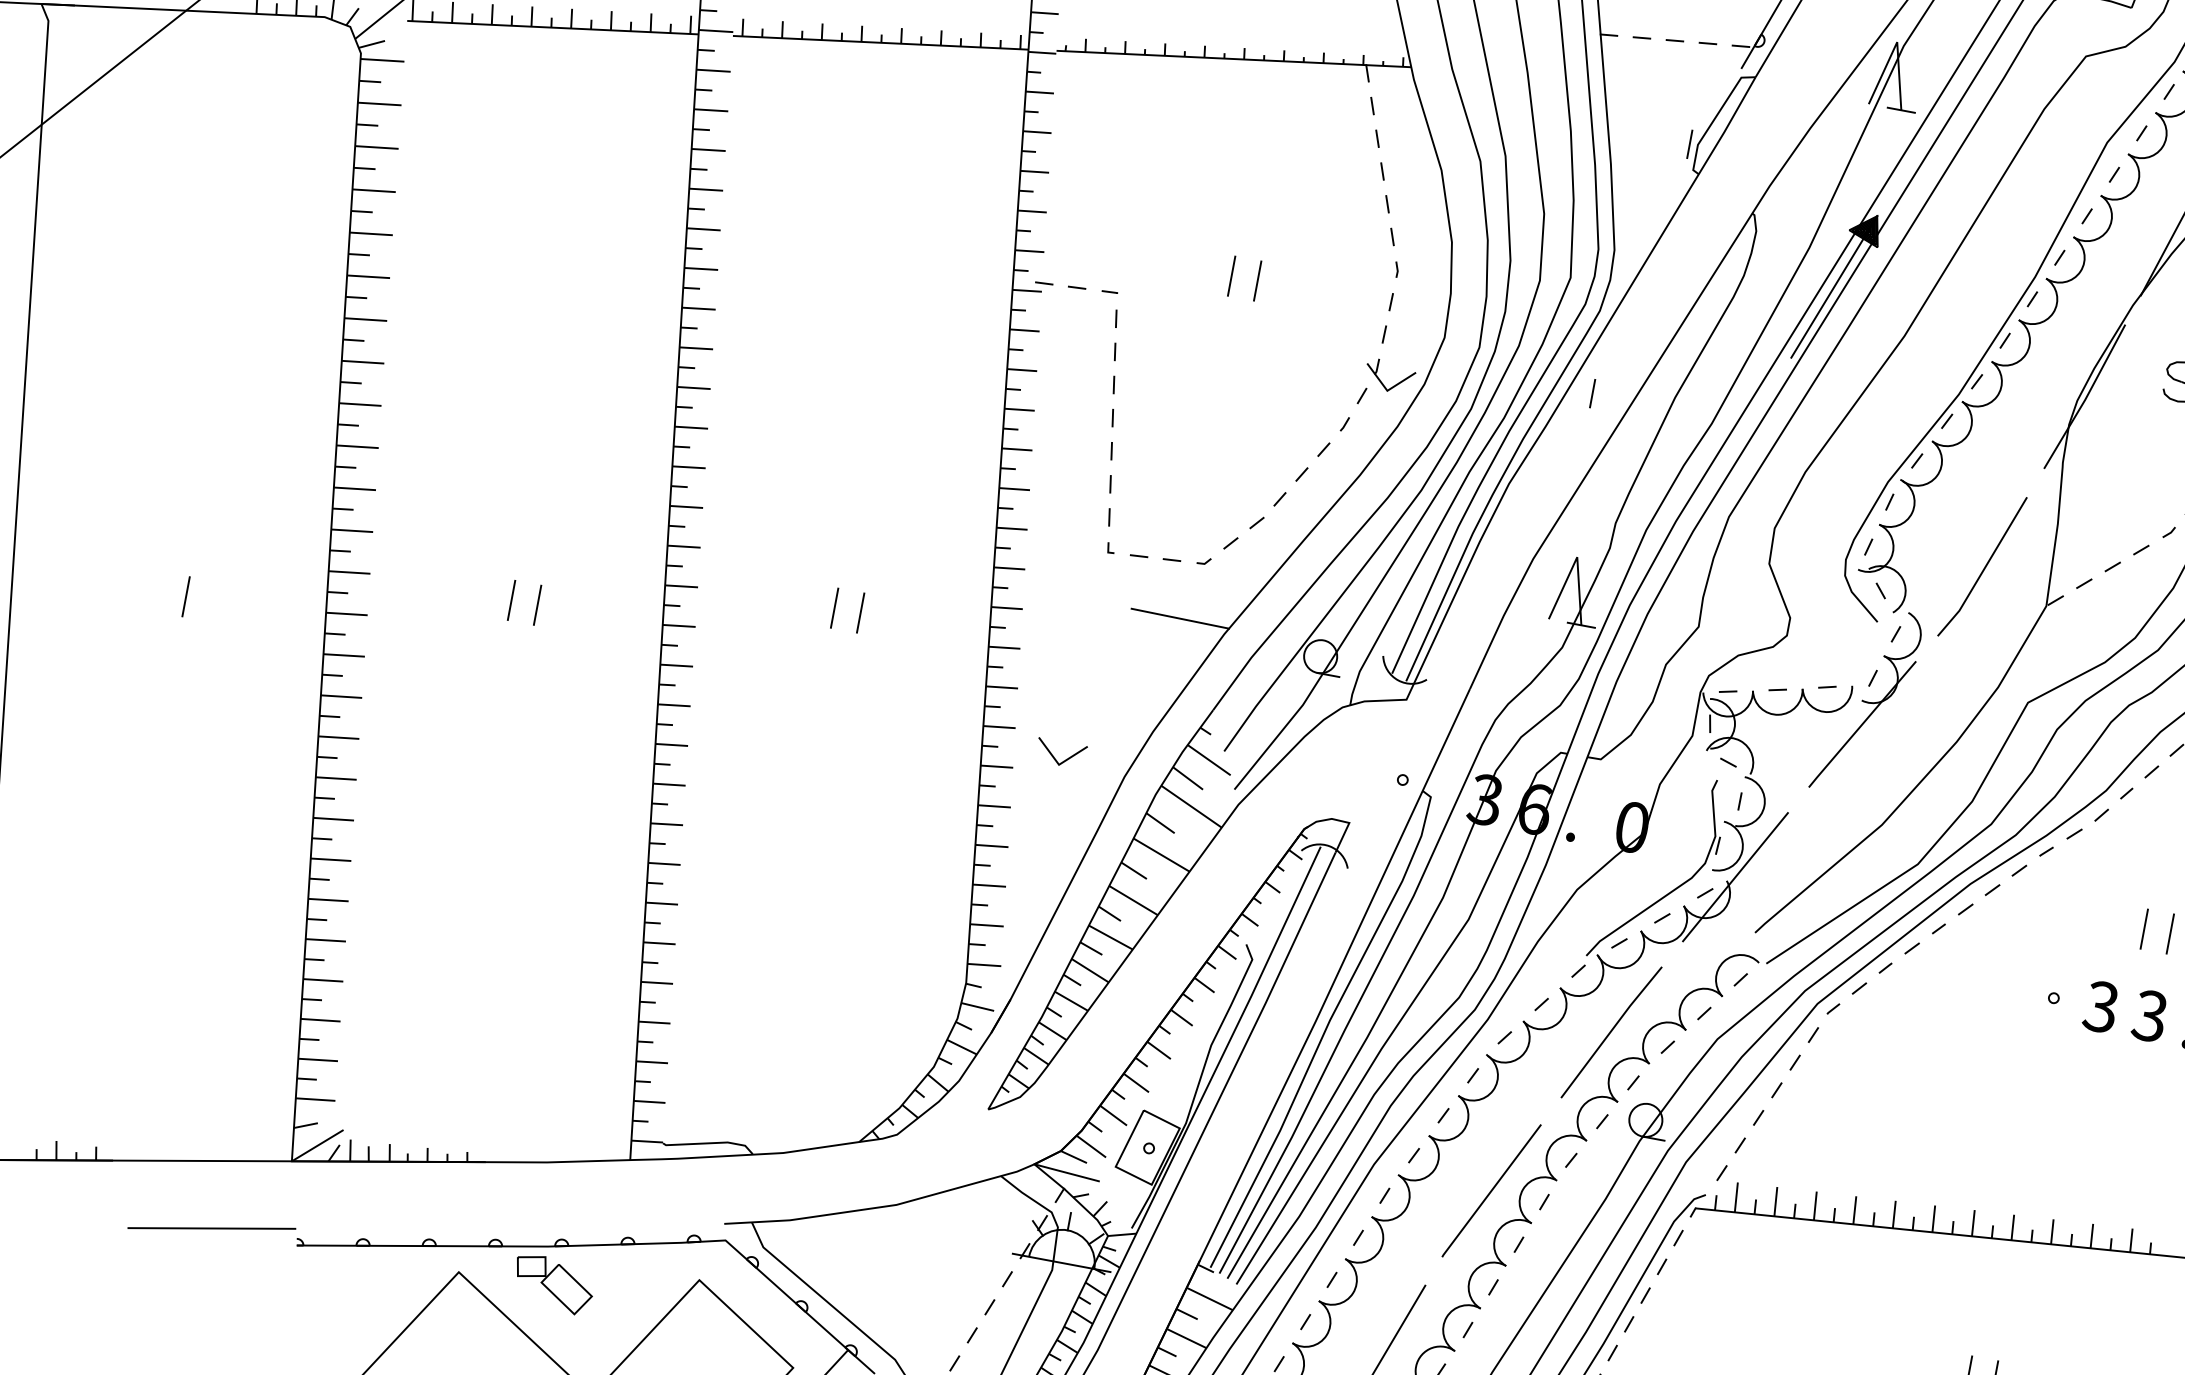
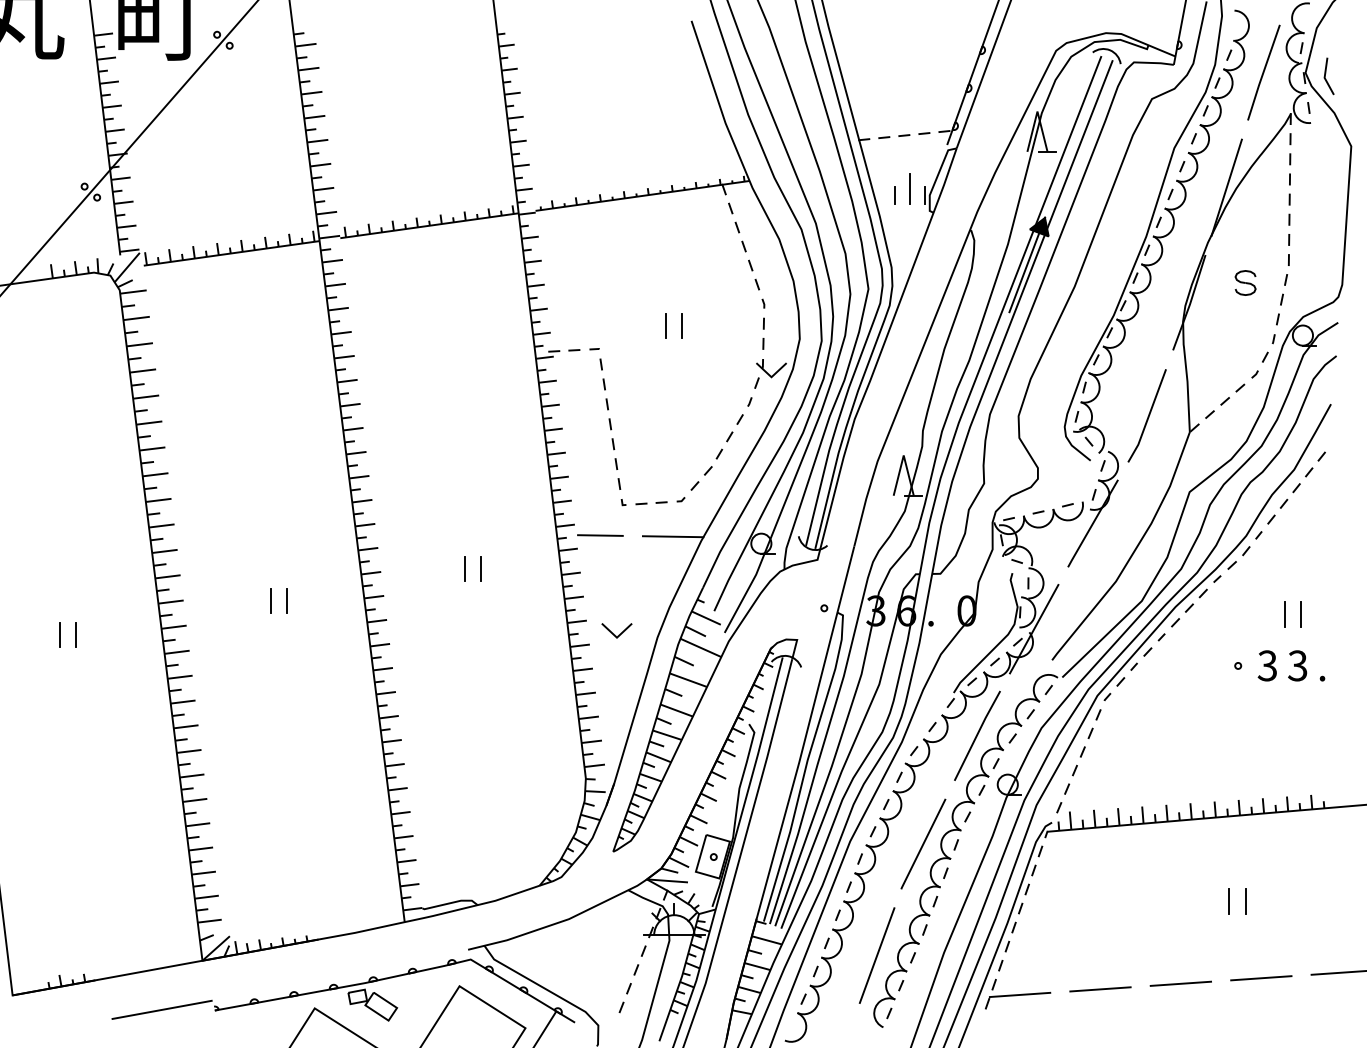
line: (1666, 129) -> (909, 189), added
line: (1592, 392) -> (894, 195), moved
line: (159, 591) -> (59, 634), added
line: (1063, 594) -> (600, 535), added

